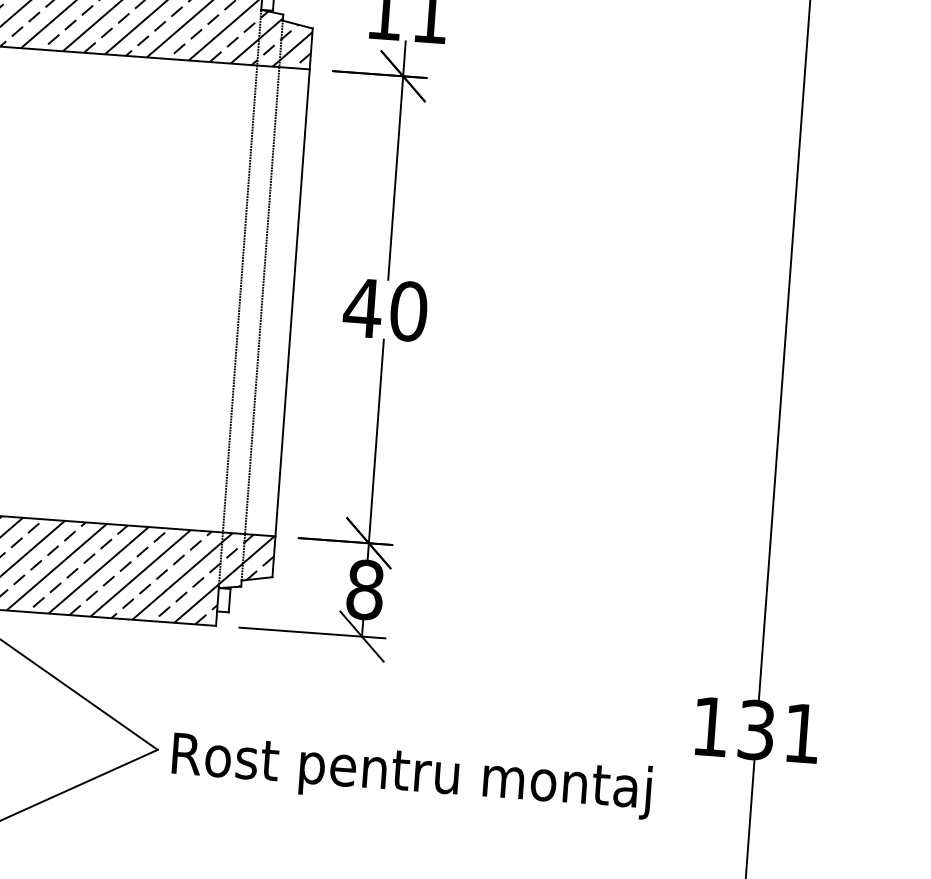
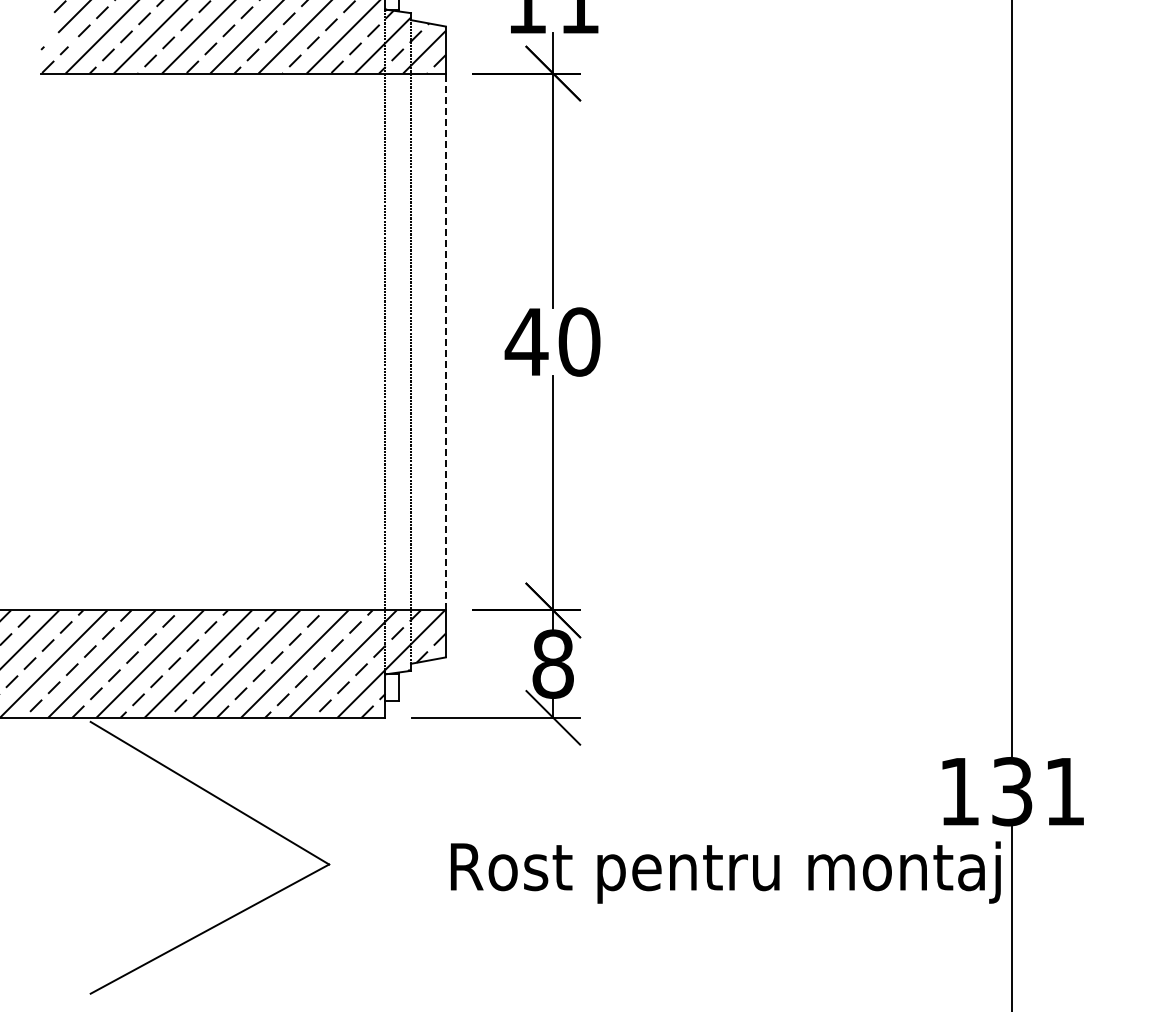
line: (292, 302) -> (445, 341), solid -> dashed
text: (411, 775) -> (725, 872), moved

